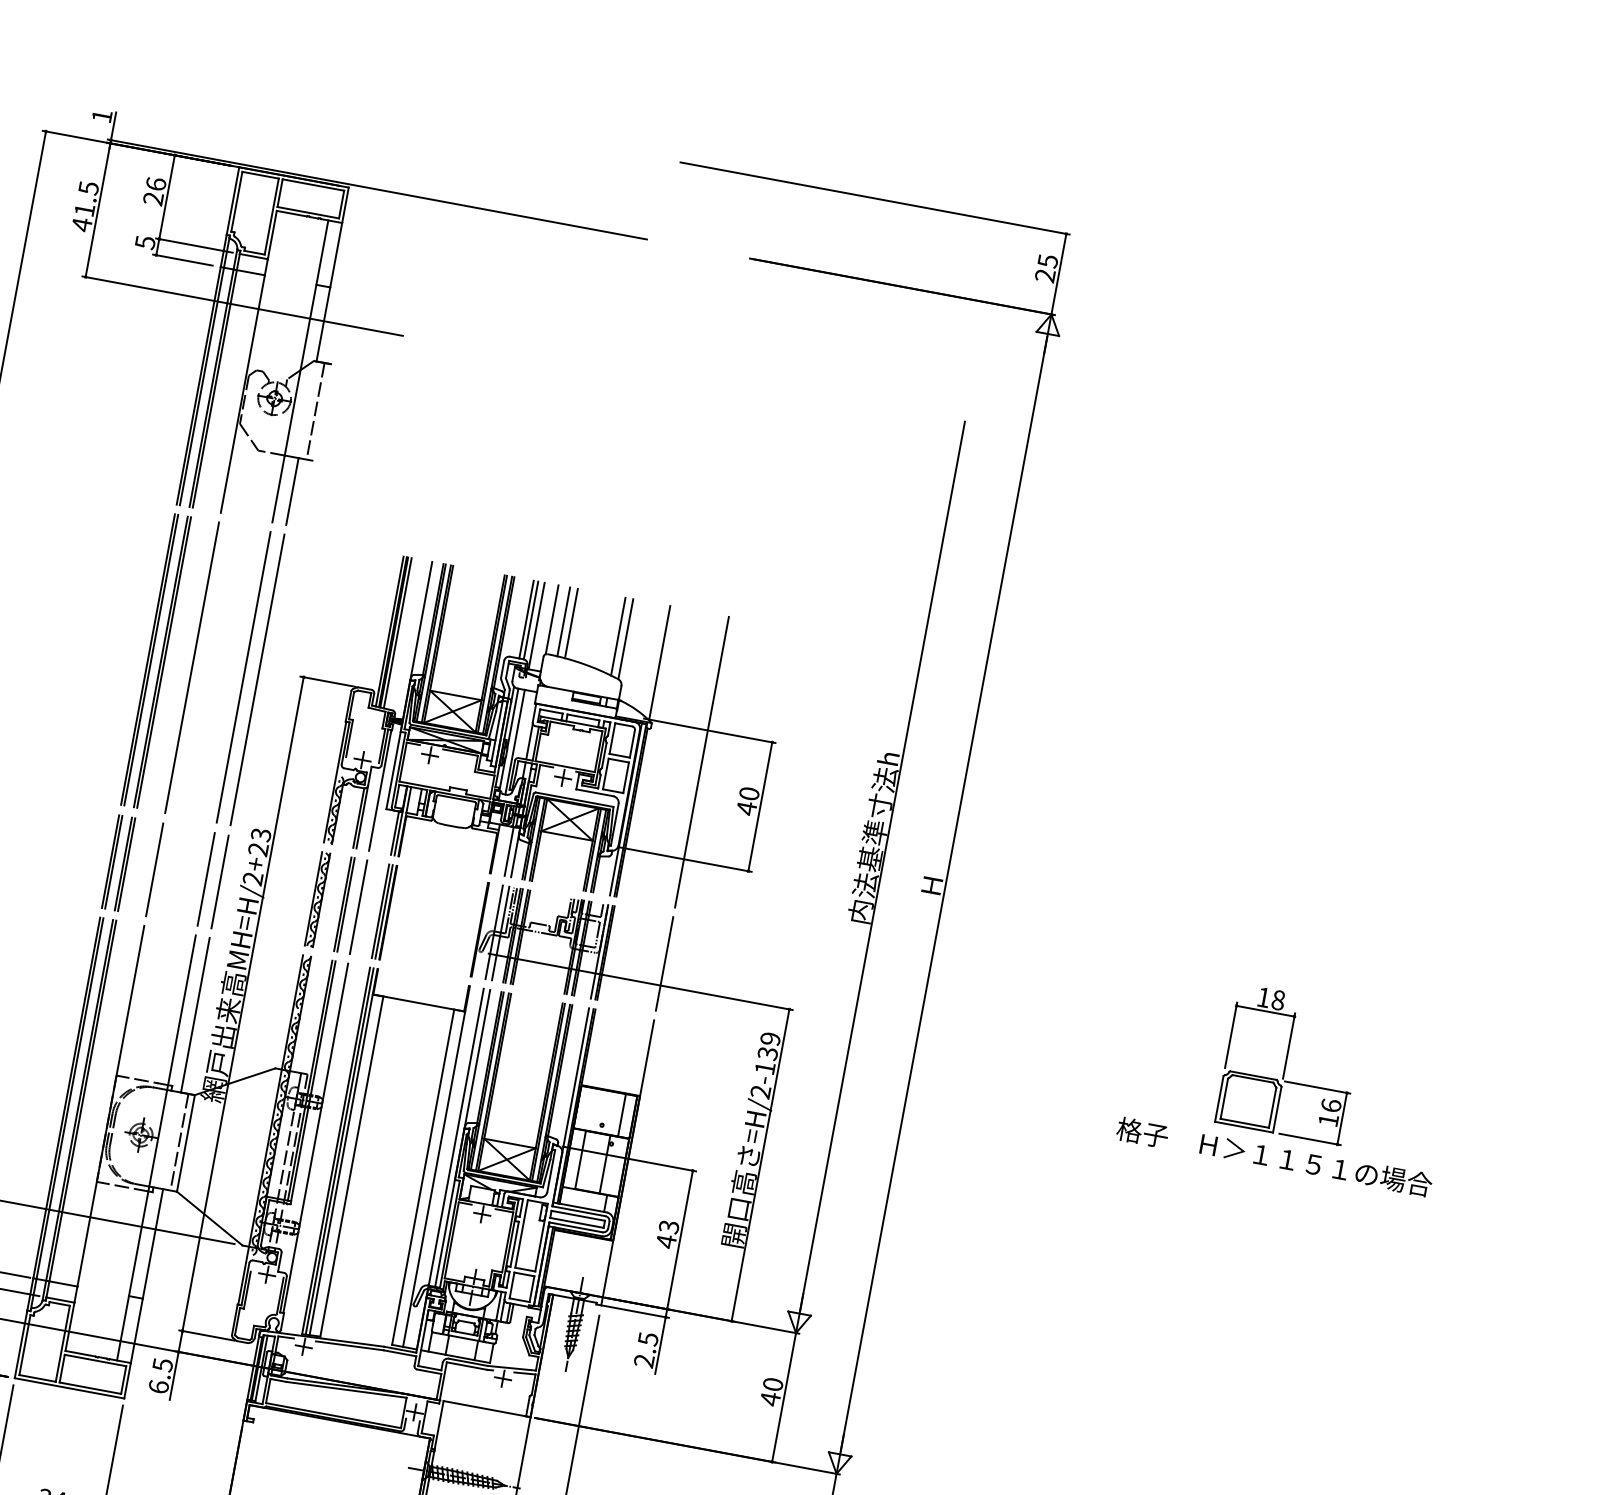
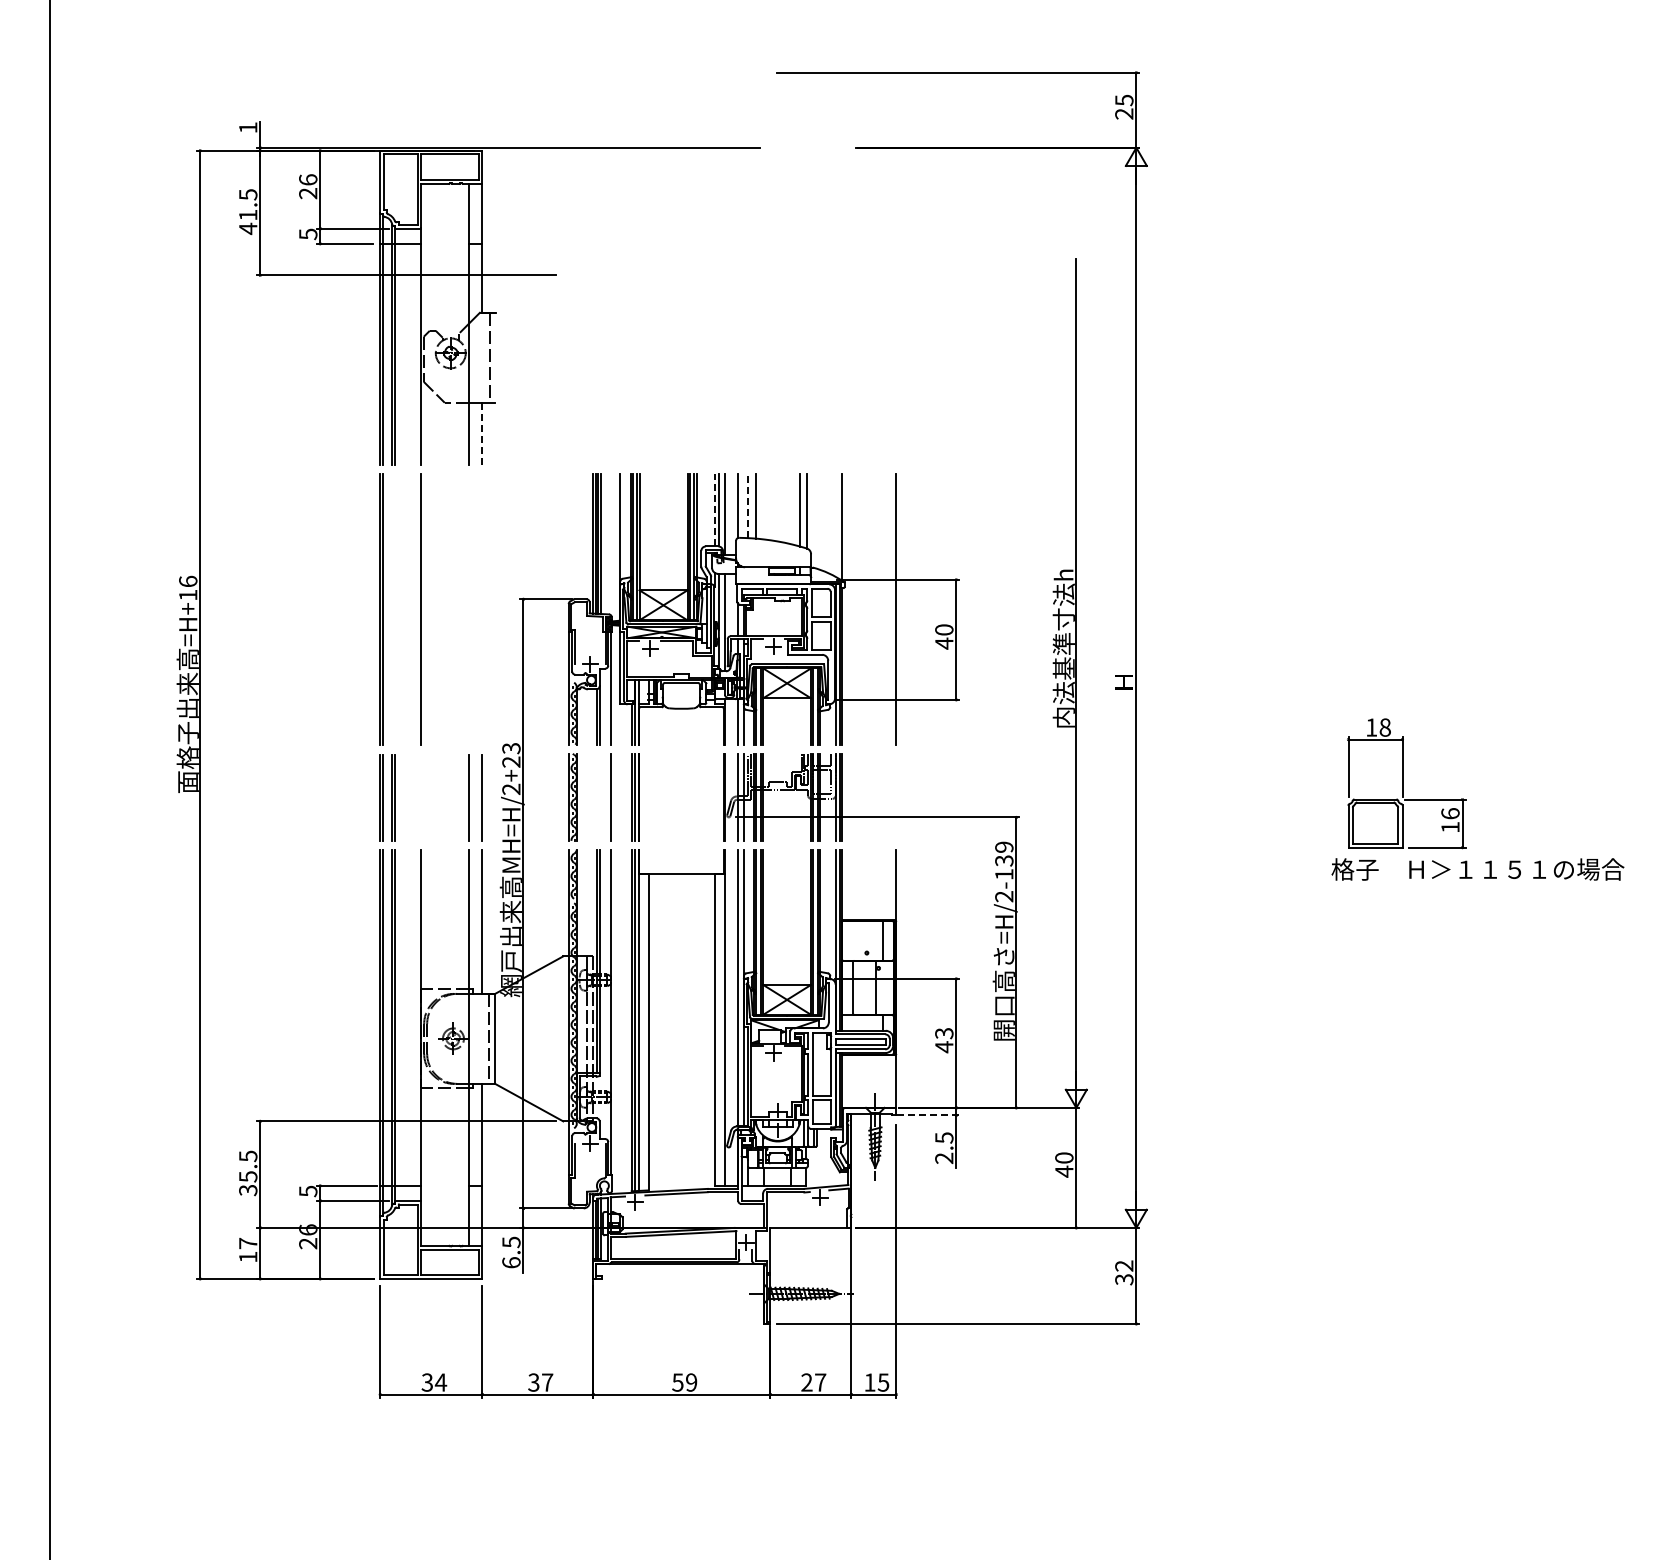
line: (292, 491) -> (482, 433), solid -> dashed
line: (526, 618) -> (714, 509), solid -> dashed
line: (563, 621) -> (748, 505), solid -> dashed
line: (161, 662) -> (392, 609), removed
line: (242, 677) -> (468, 609), removed
line: (257, 679) -> (482, 609), removed
line: (154, 869) -> (421, 797), removed
line: (343, 904) -> (597, 797), removed
line: (664, 963) -> (896, 796), removed
part: (1290, 1064) -> (1406, 783), moved
line: (635, 1311) -> (928, 1115), solid -> dashed

